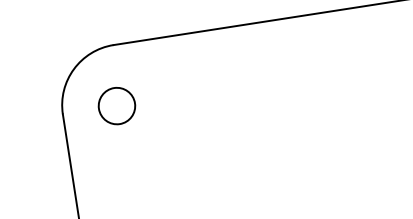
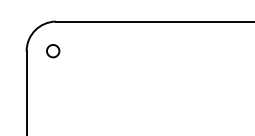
circle: (115, 104) -> (52, 50), size x0.7

